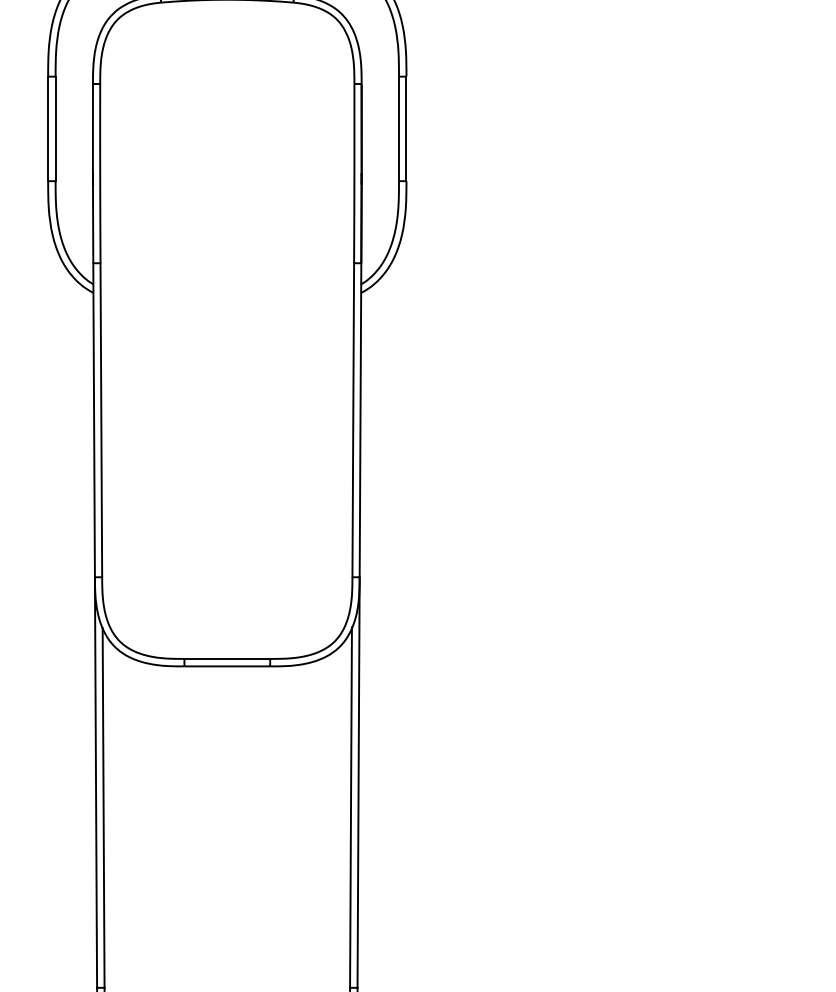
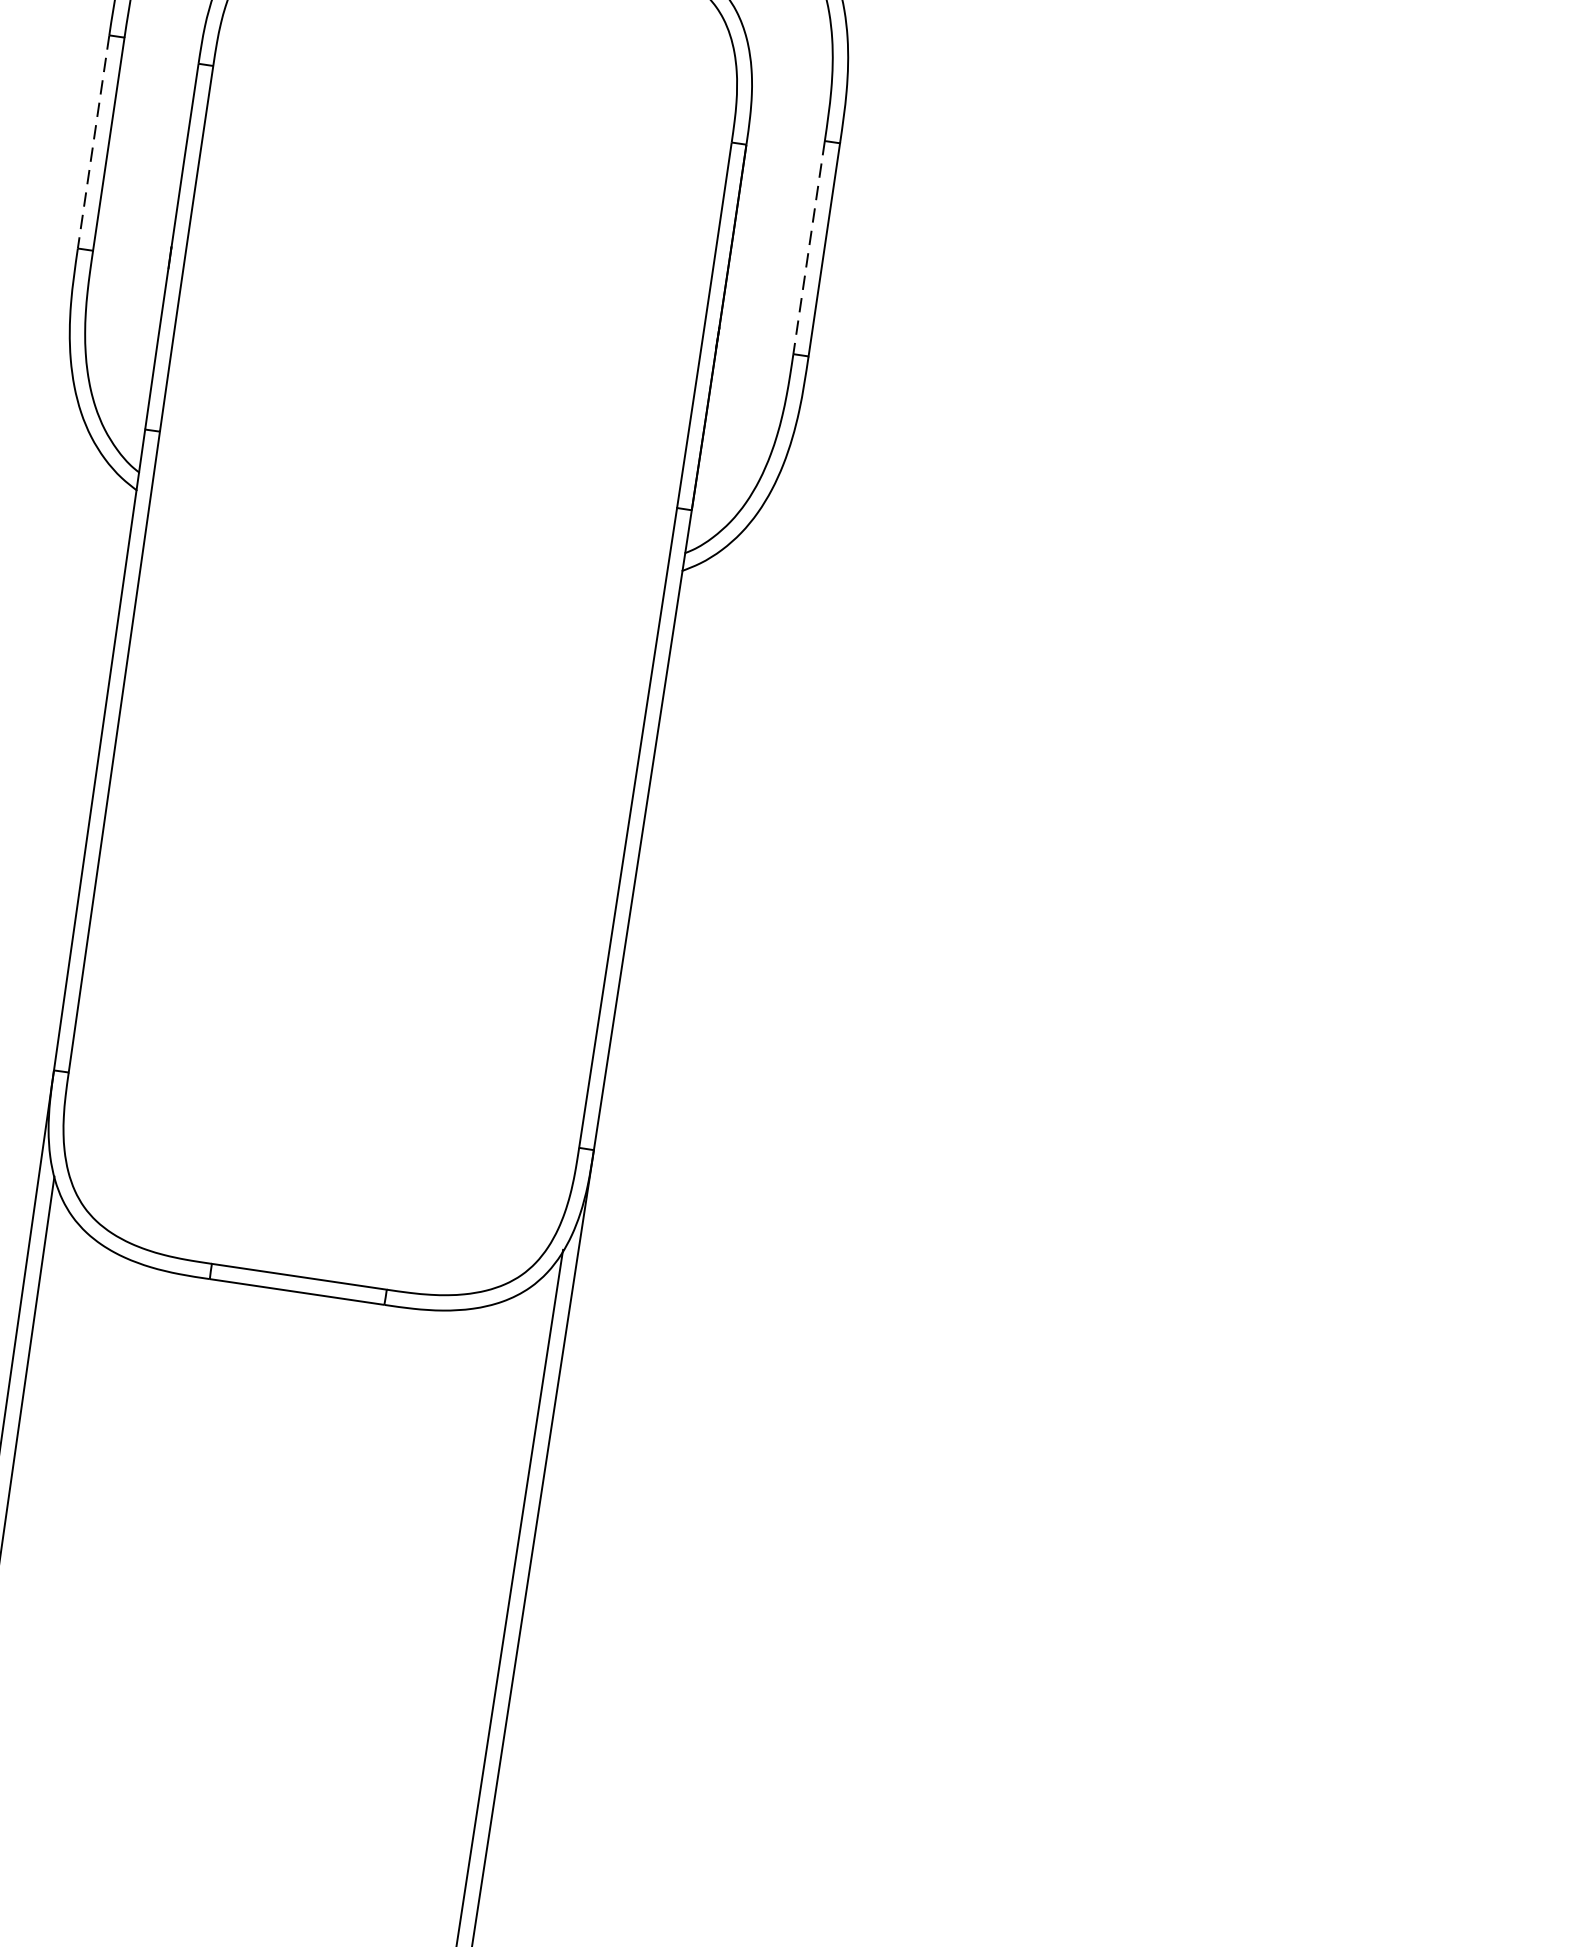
line: (48, 129) -> (94, 143), solid -> dashed
line: (399, 129) -> (809, 248), solid -> dashed

